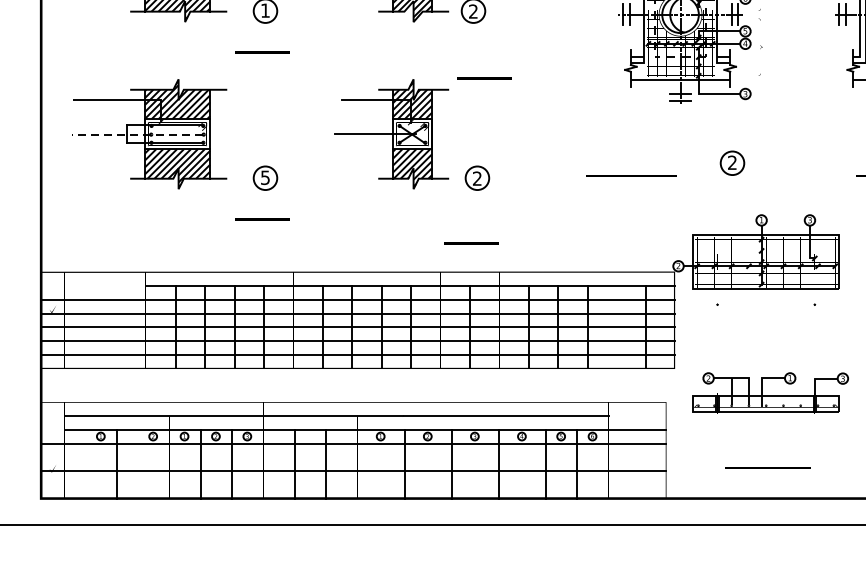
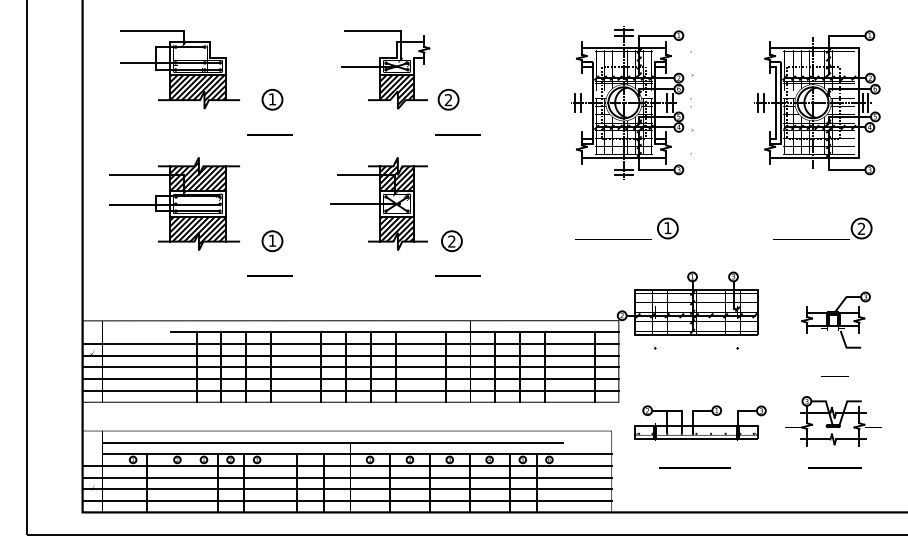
line: (483, 78) -> (457, 134), moved
line: (136, 134) -> (163, 204), dashed -> solid
text: (732, 163) -> (667, 228), 2 -> 1
line: (631, 176) -> (613, 239), moved
text: (265, 177) -> (272, 240), 5 -> 1
line: (470, 242) -> (457, 275), moved
line: (352, 457) -> (346, 477), added
line: (767, 467) -> (694, 467), moved
line: (352, 484) -> (346, 500), added

